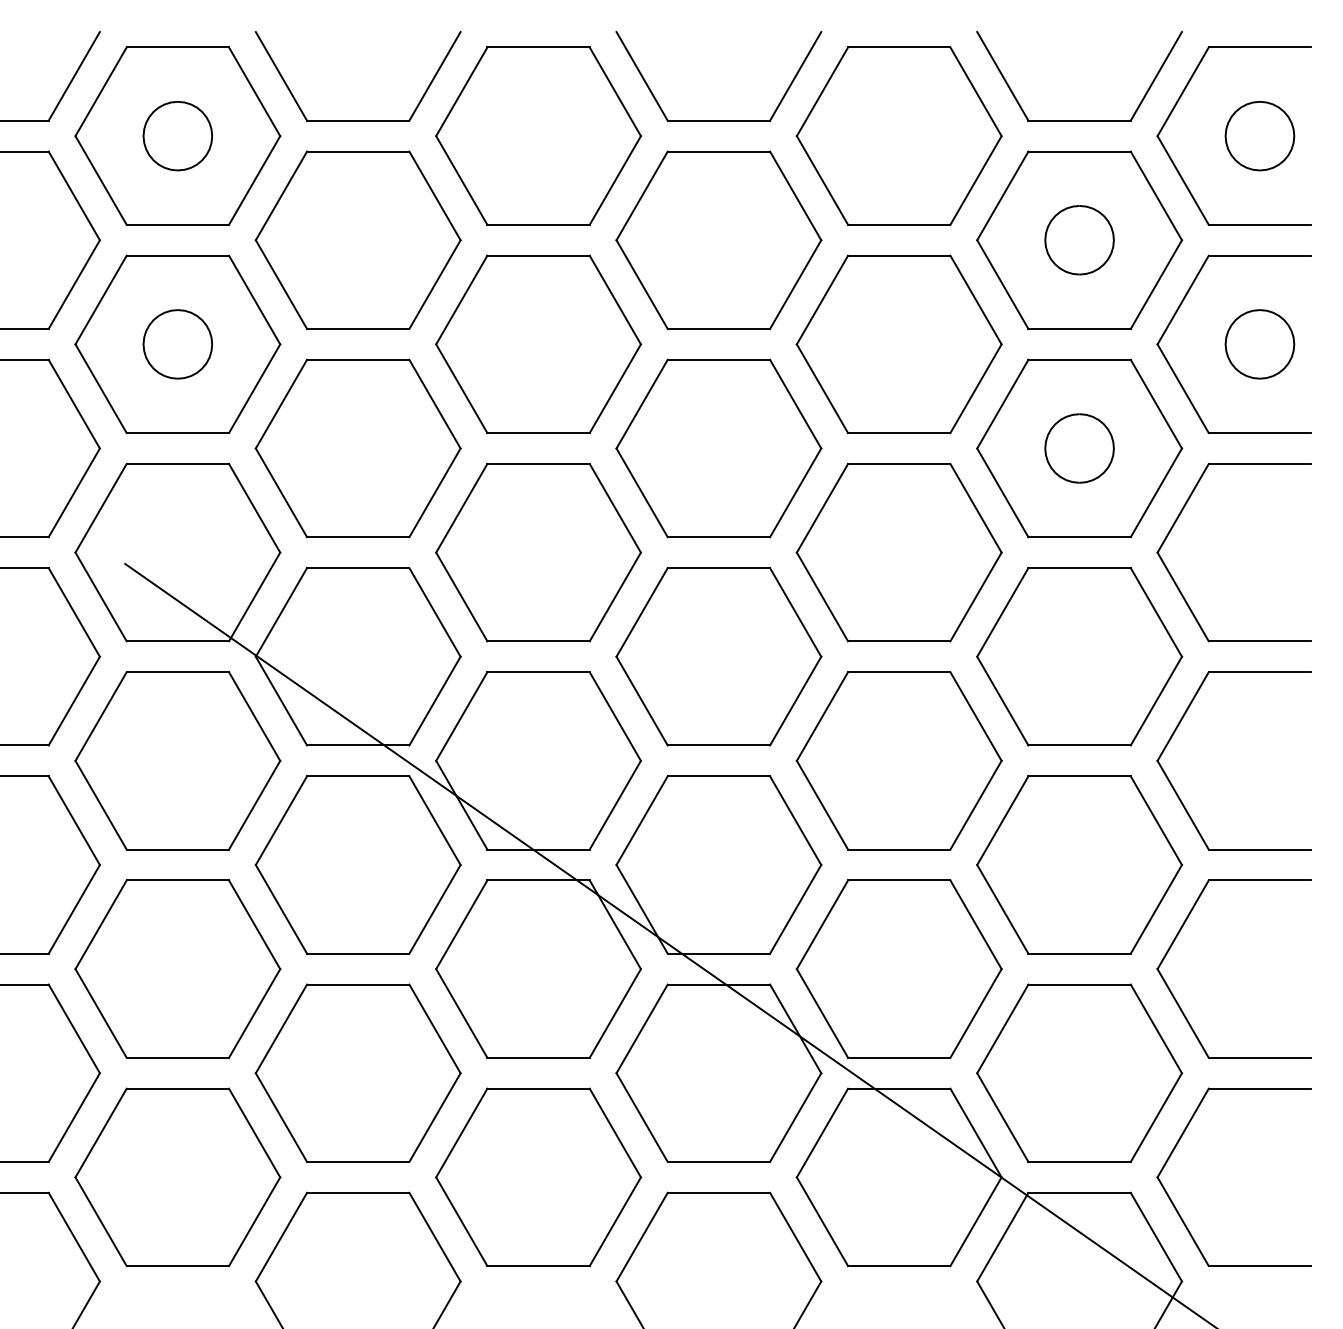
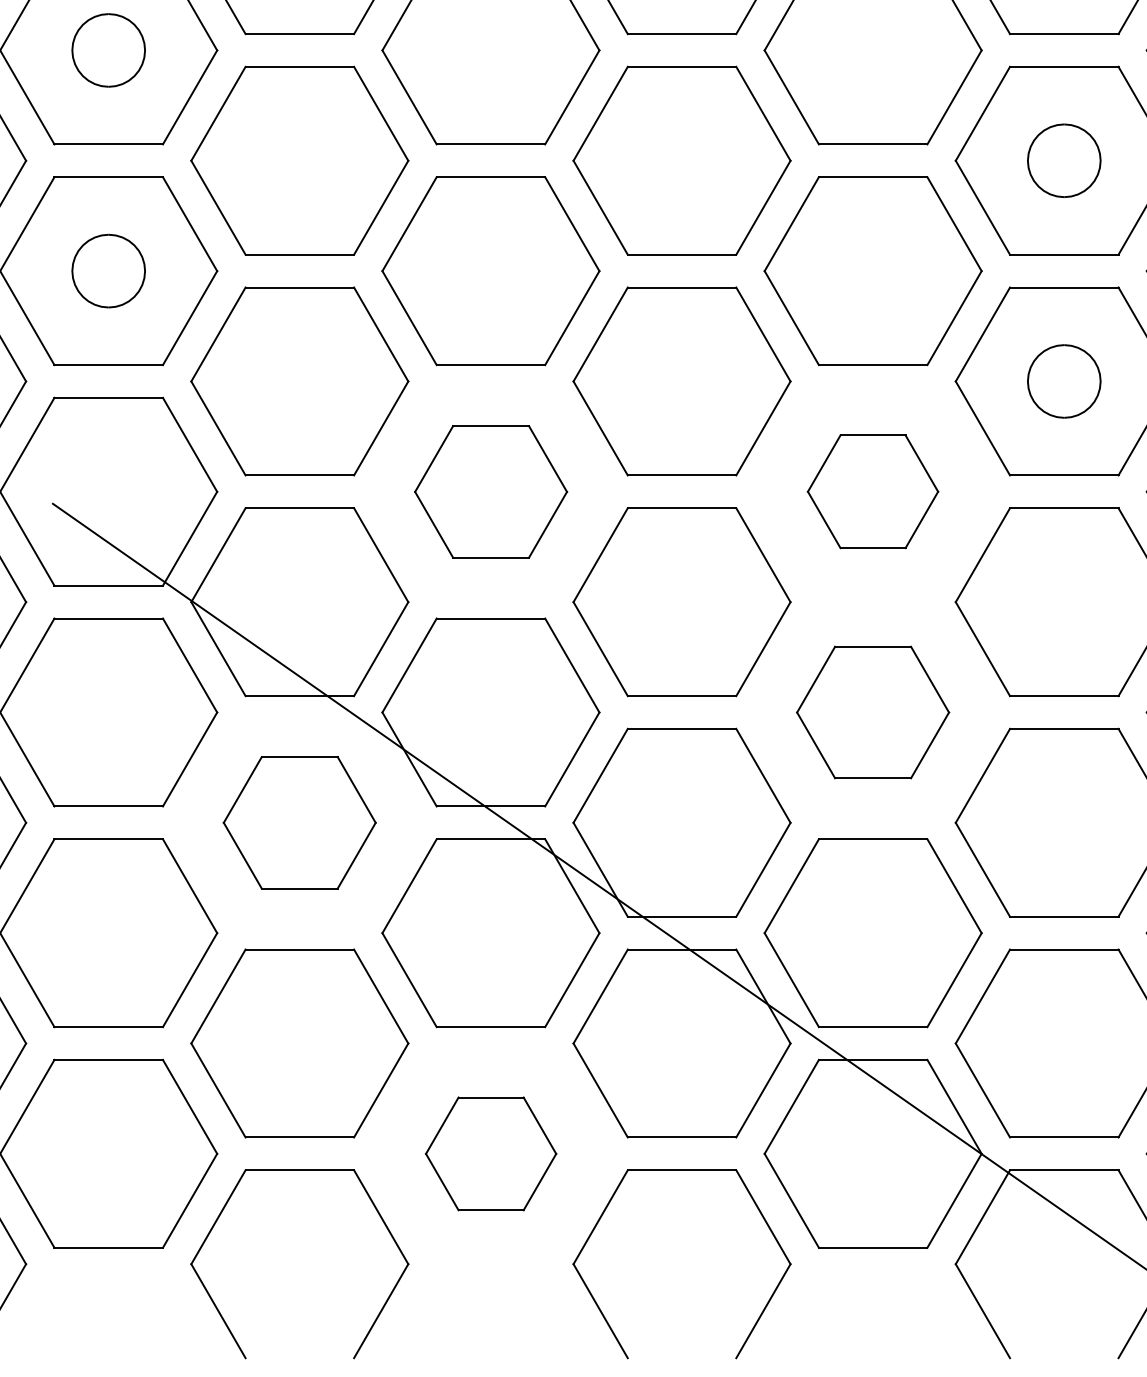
part: (538, 552) -> (490, 491), size x0.7
part: (898, 552) -> (872, 491), size x0.6
part: (898, 760) -> (872, 712), size x0.7
part: (357, 864) -> (299, 822), size x0.7
part: (538, 1177) -> (490, 1153), size x0.6

